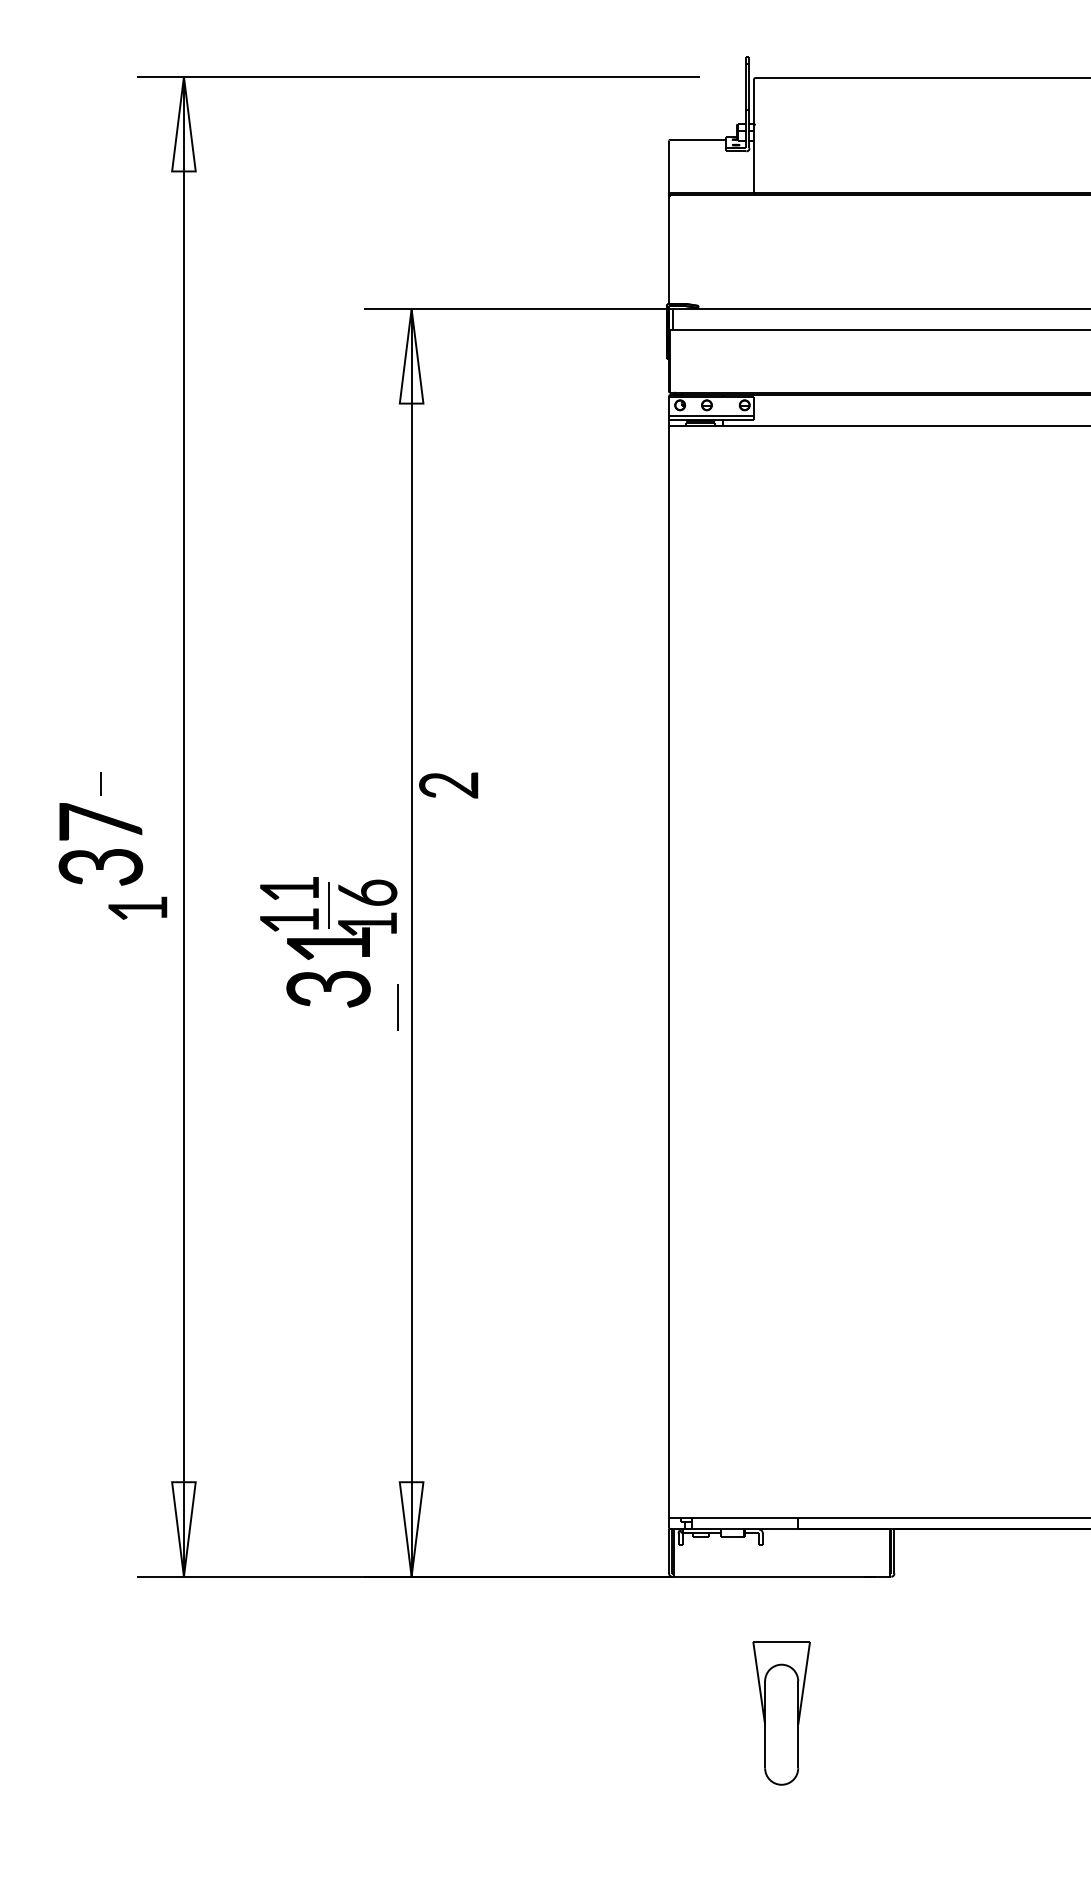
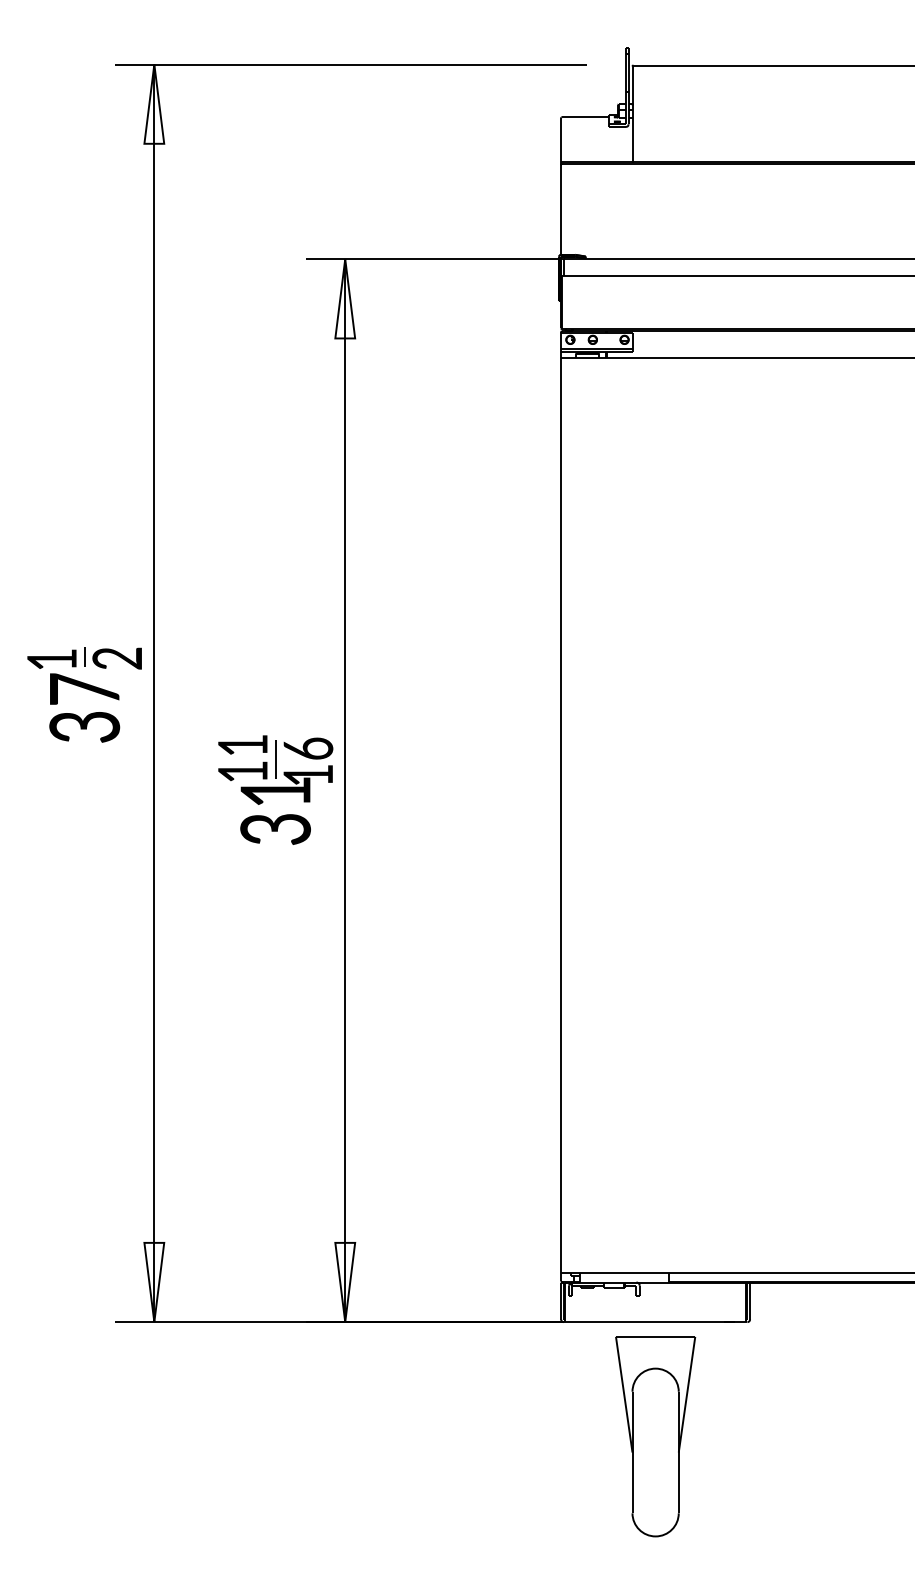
text: (448, 785) -> (117, 658), moved
text: (137, 907) -> (51, 658), moved
line: (397, 1007) -> (333, 844), removed
part: (781, 1713) -> (655, 1436), size x1.67

